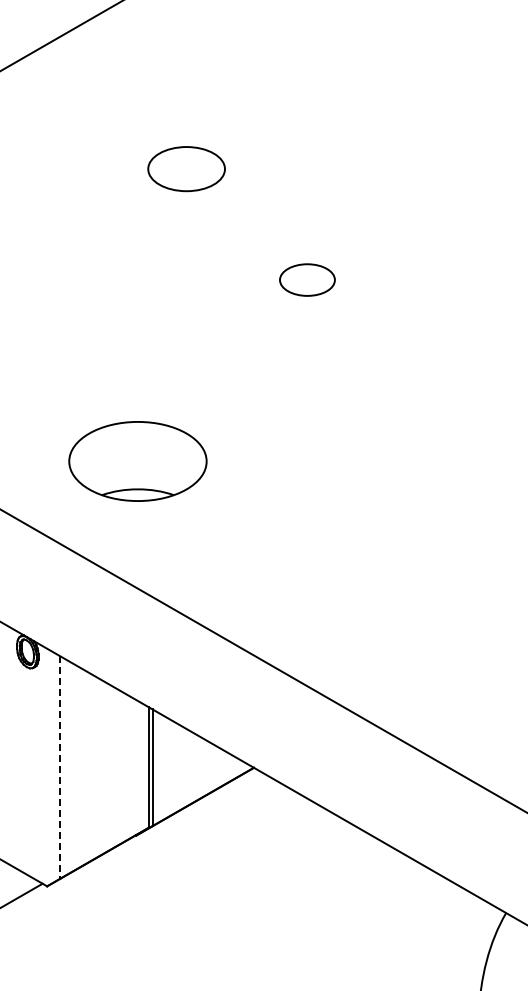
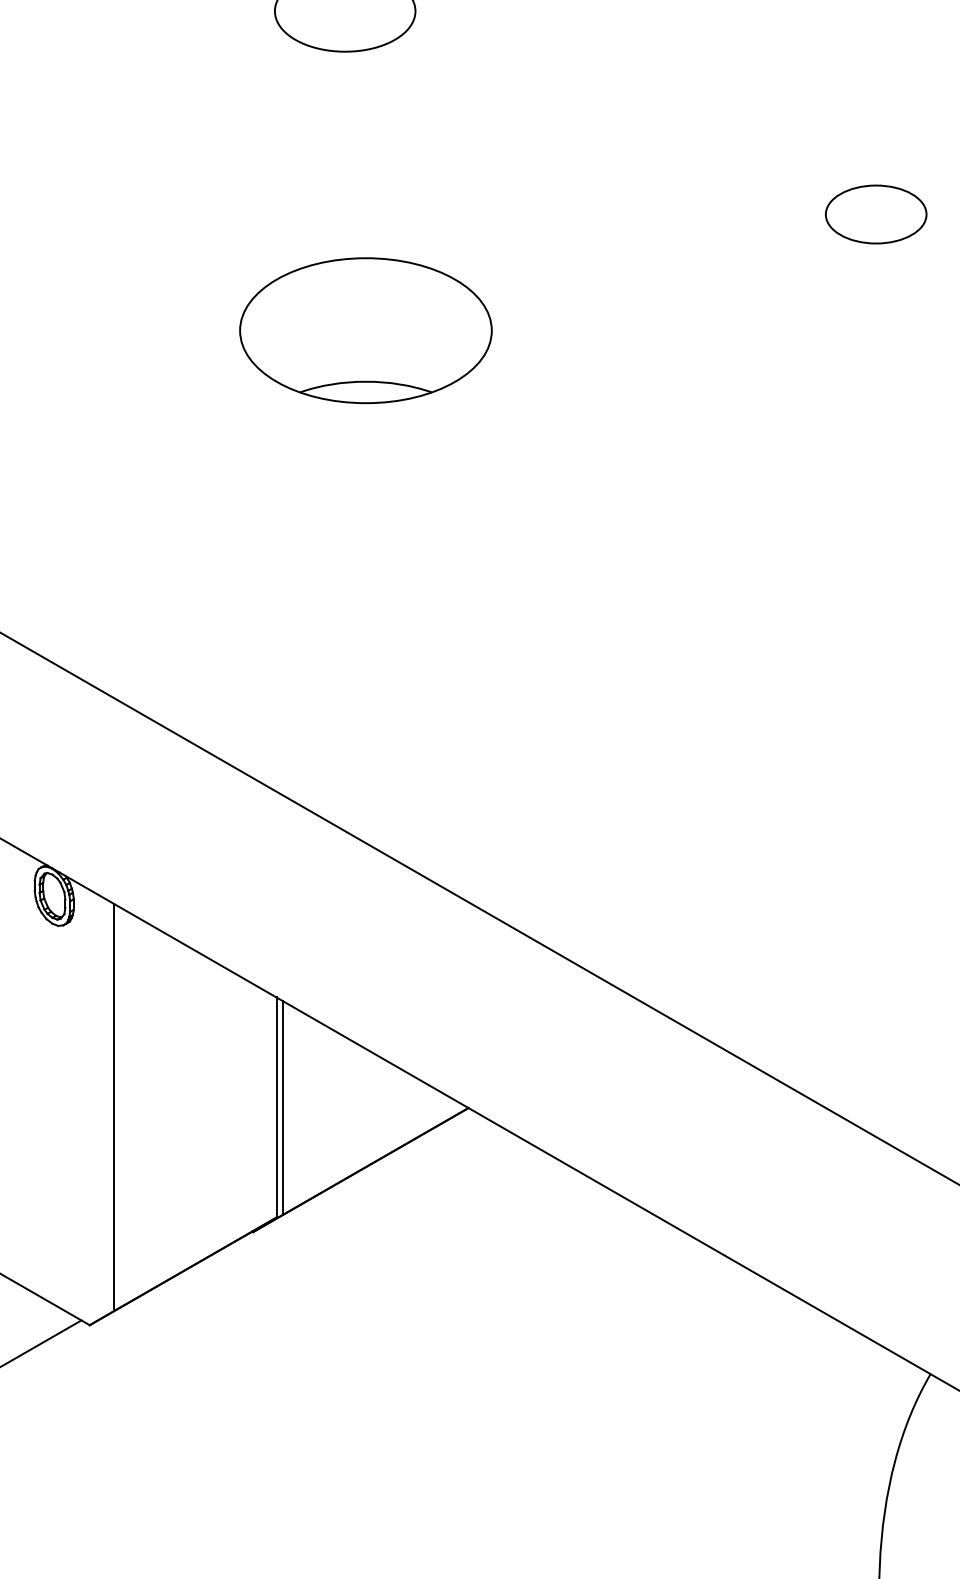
part: (307, 279) -> (876, 213), moved
part: (137, 461) -> (365, 330), moved
line: (60, 768) -> (114, 1109), dashed -> solid

